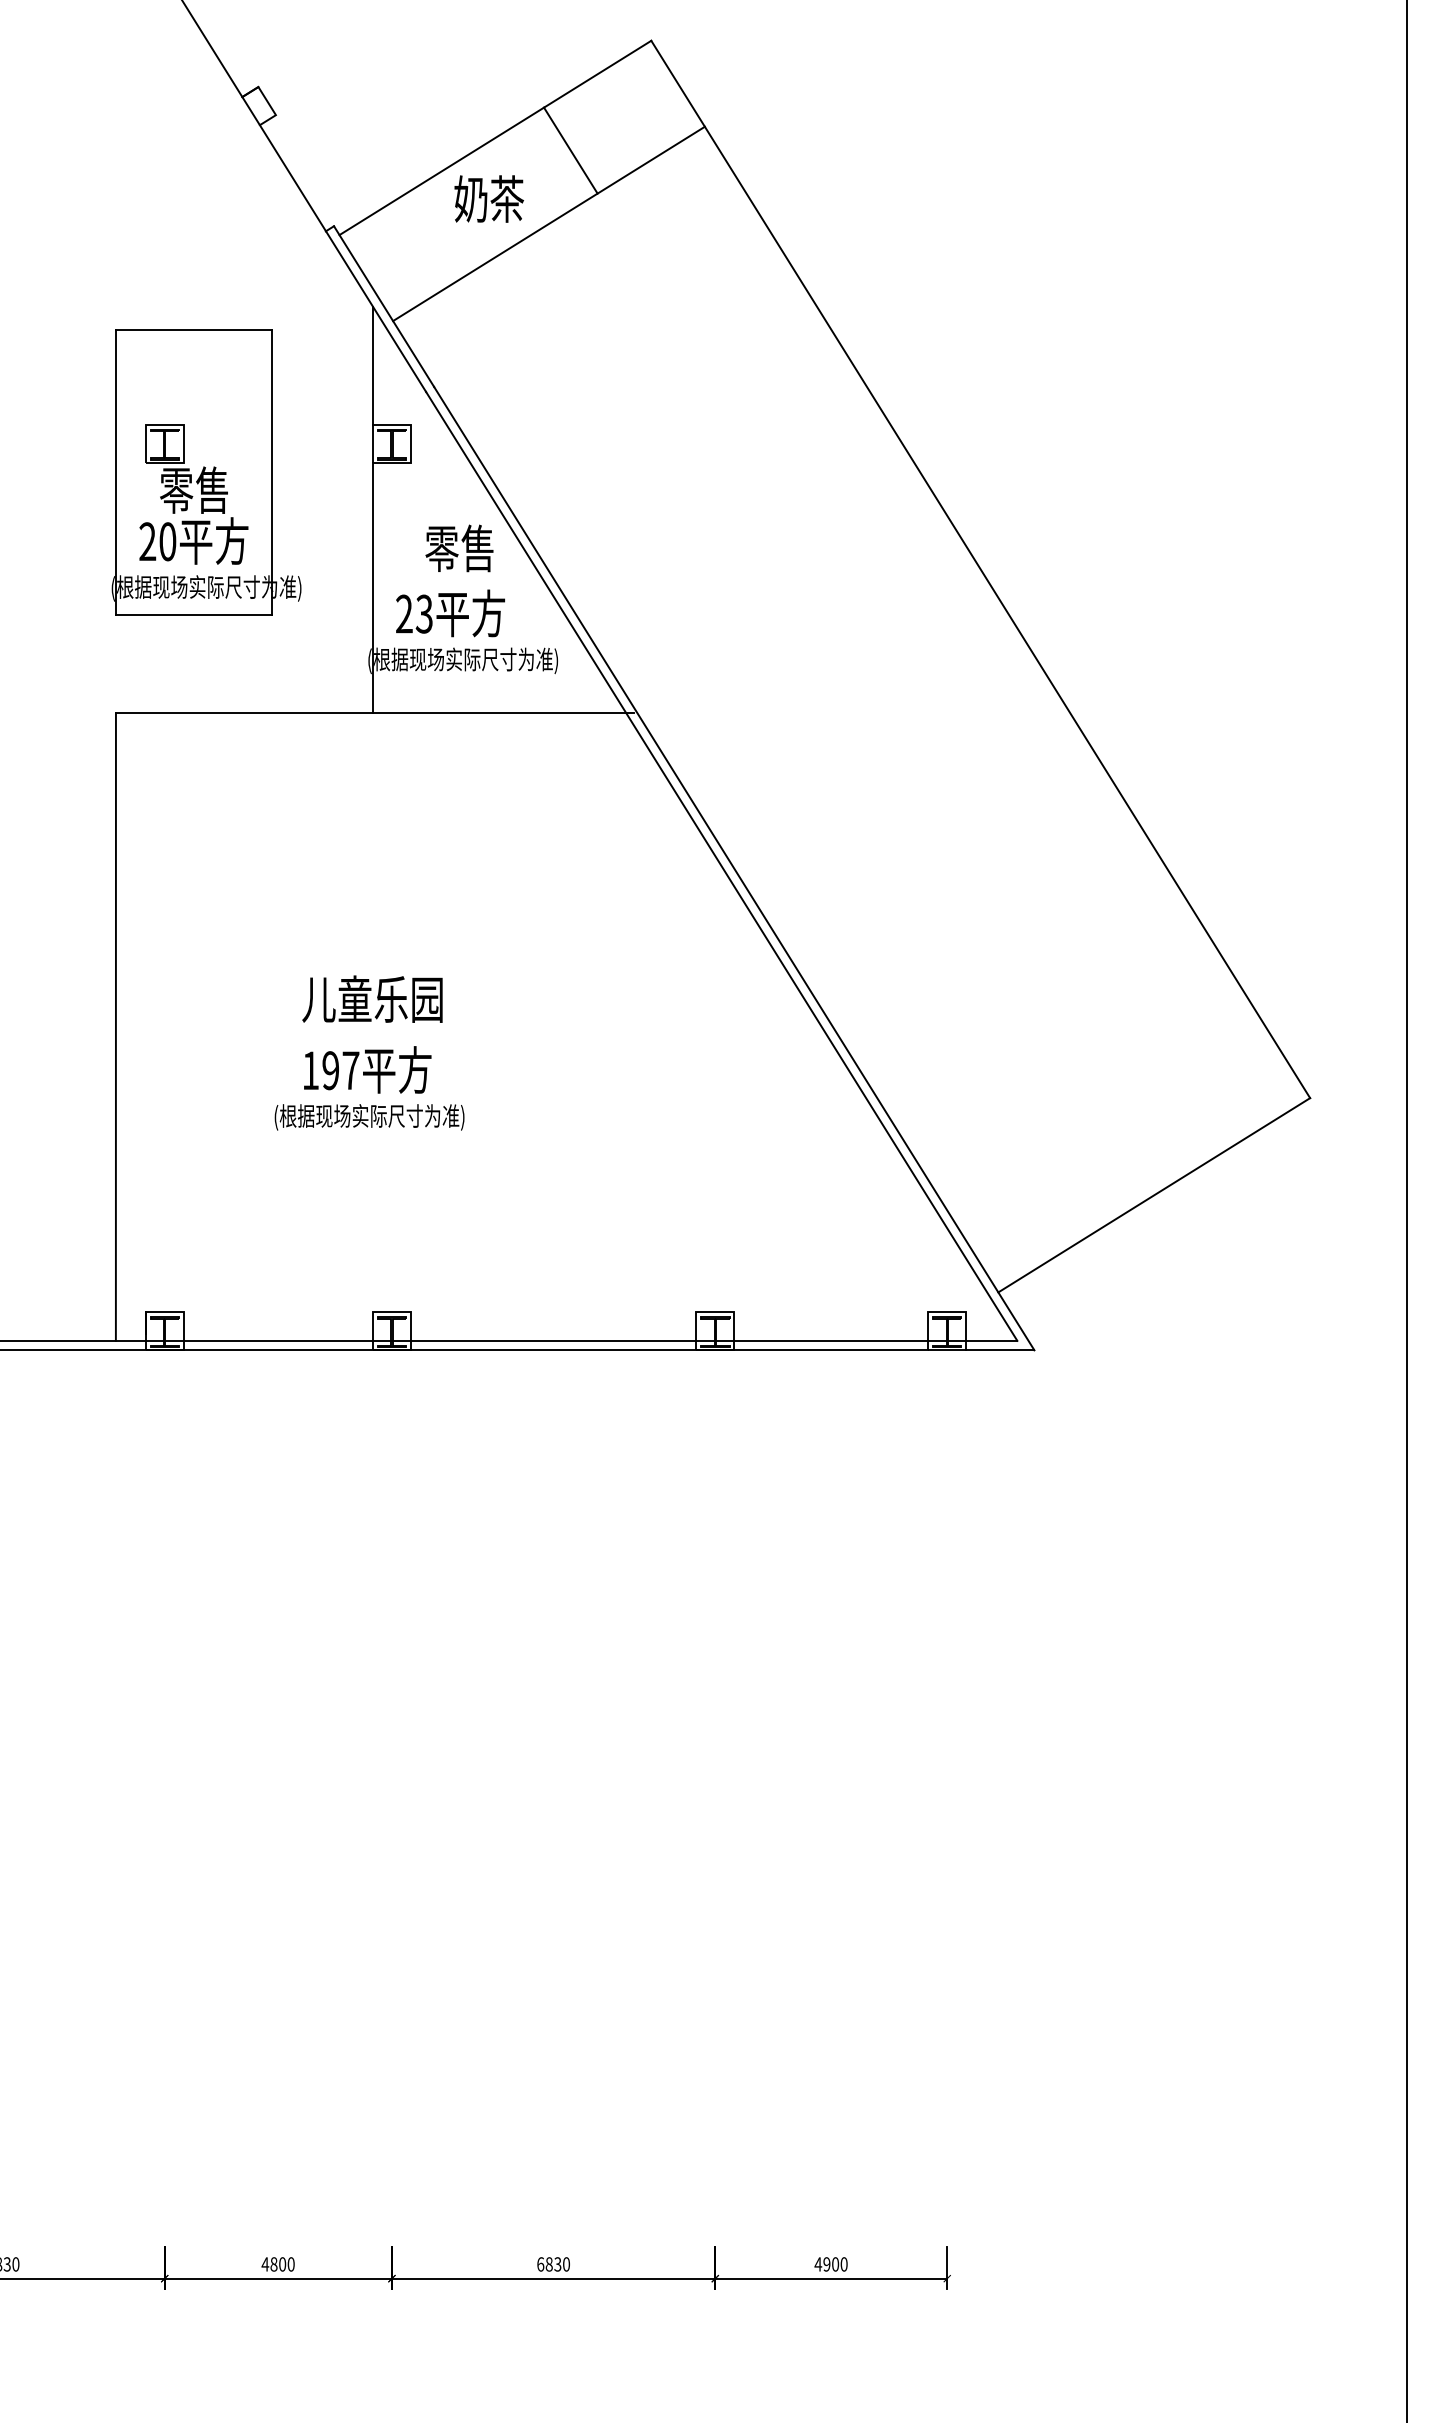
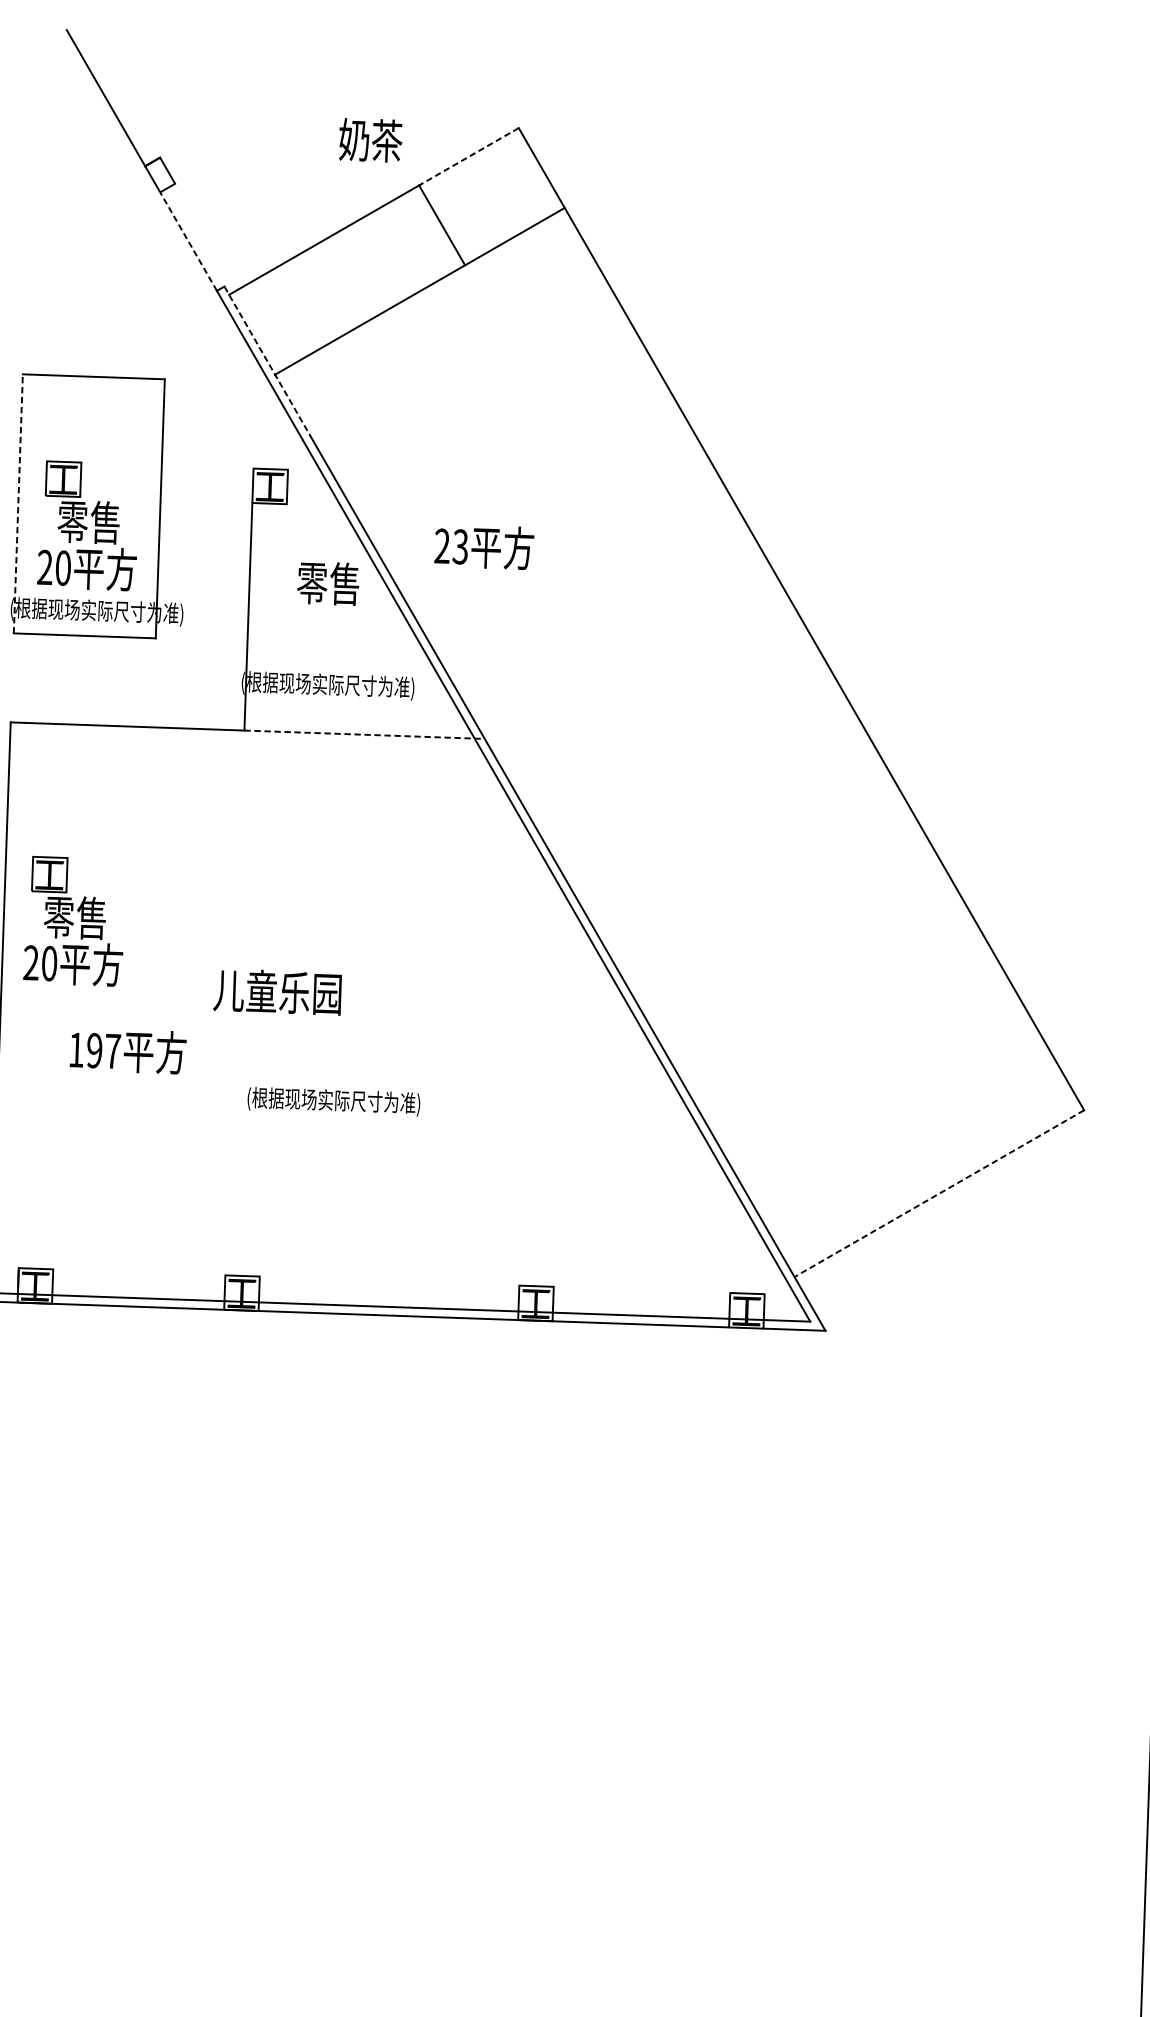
line: (597, 74) -> (468, 157), solid -> dashed
line: (292, 177) -> (188, 240), solid -> dashed
text: (488, 198) -> (370, 139), moved
line: (384, 306) -> (267, 361), solid -> dashed
line: (373, 365) -> (255, 414), removed
line: (115, 472) -> (17, 503), solid -> dashed
text: (450, 613) -> (484, 547), moved
line: (503, 713) -> (363, 734), solid -> dashed
part: (193, 929) -> (74, 921), added
text: (372, 998) -> (277, 991), moved
text: (367, 1069) -> (128, 1050), moved
text: (369, 1117) -> (333, 1101), moved
line: (1154, 1195) -> (939, 1193), solid -> dashed

